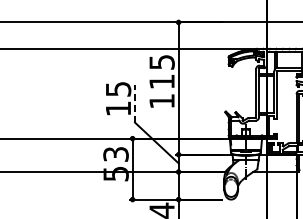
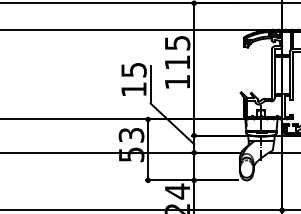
line: (135, 103) -> (151, 84), dashed -> solid

